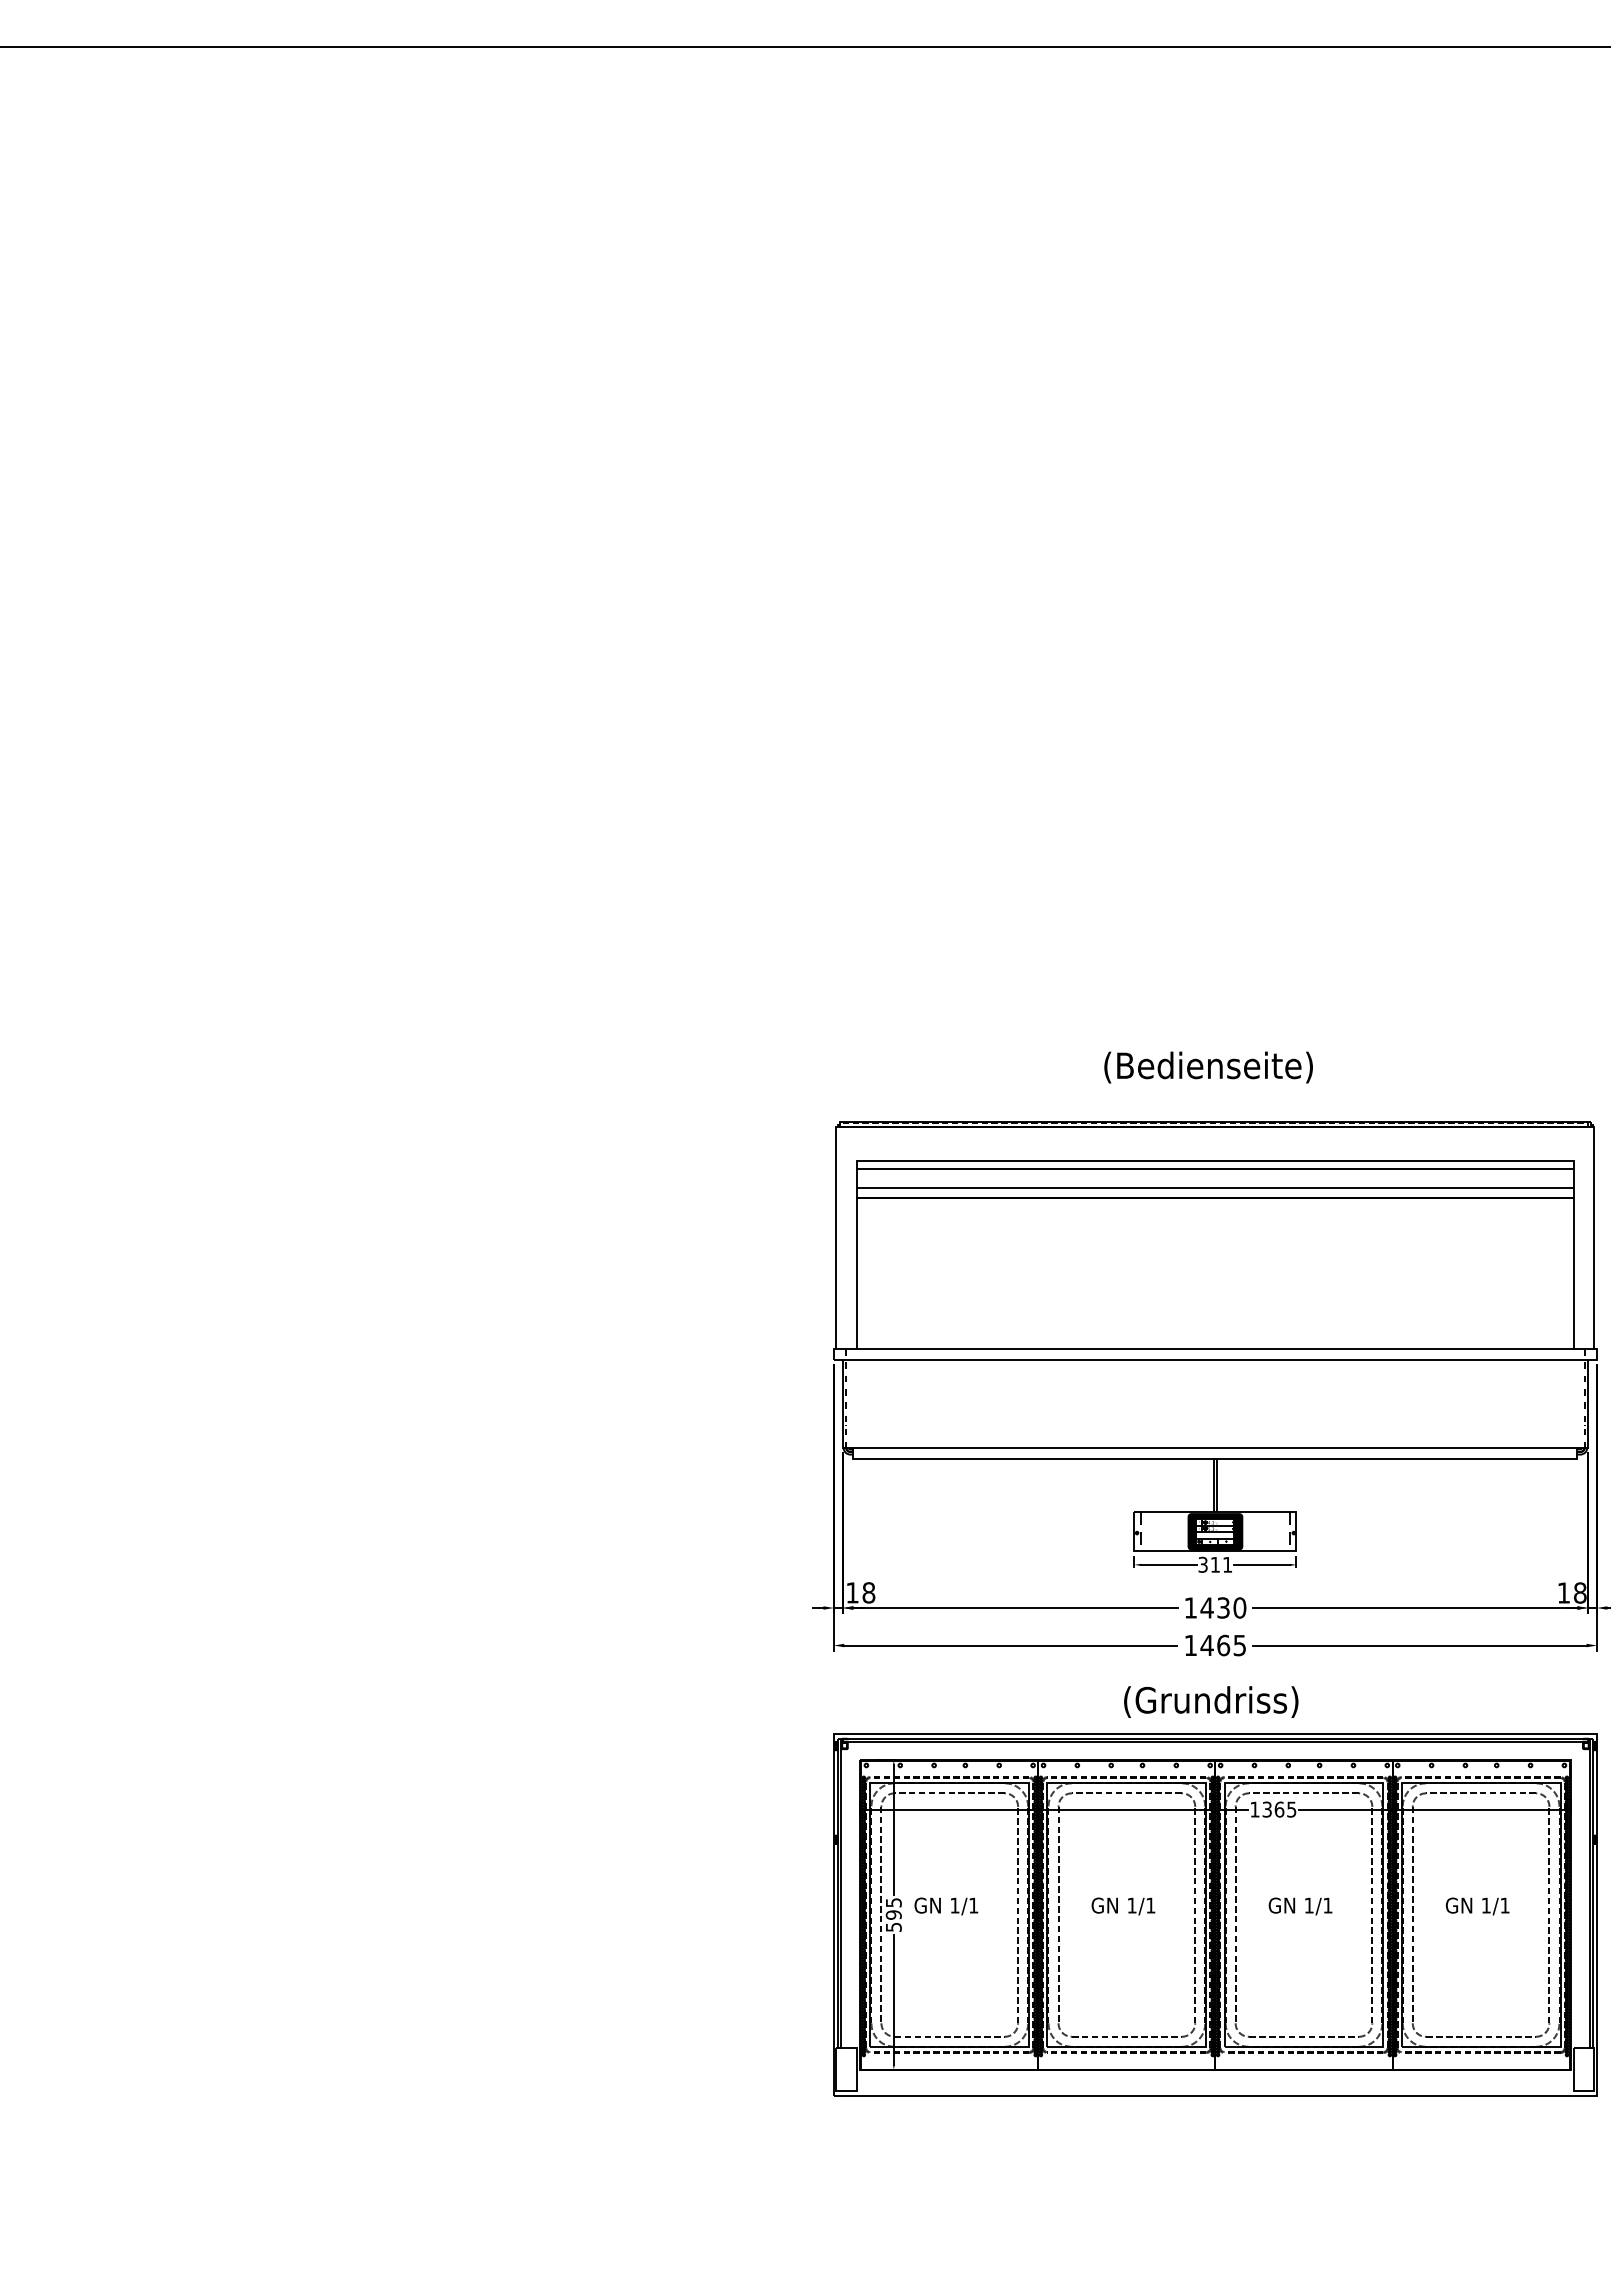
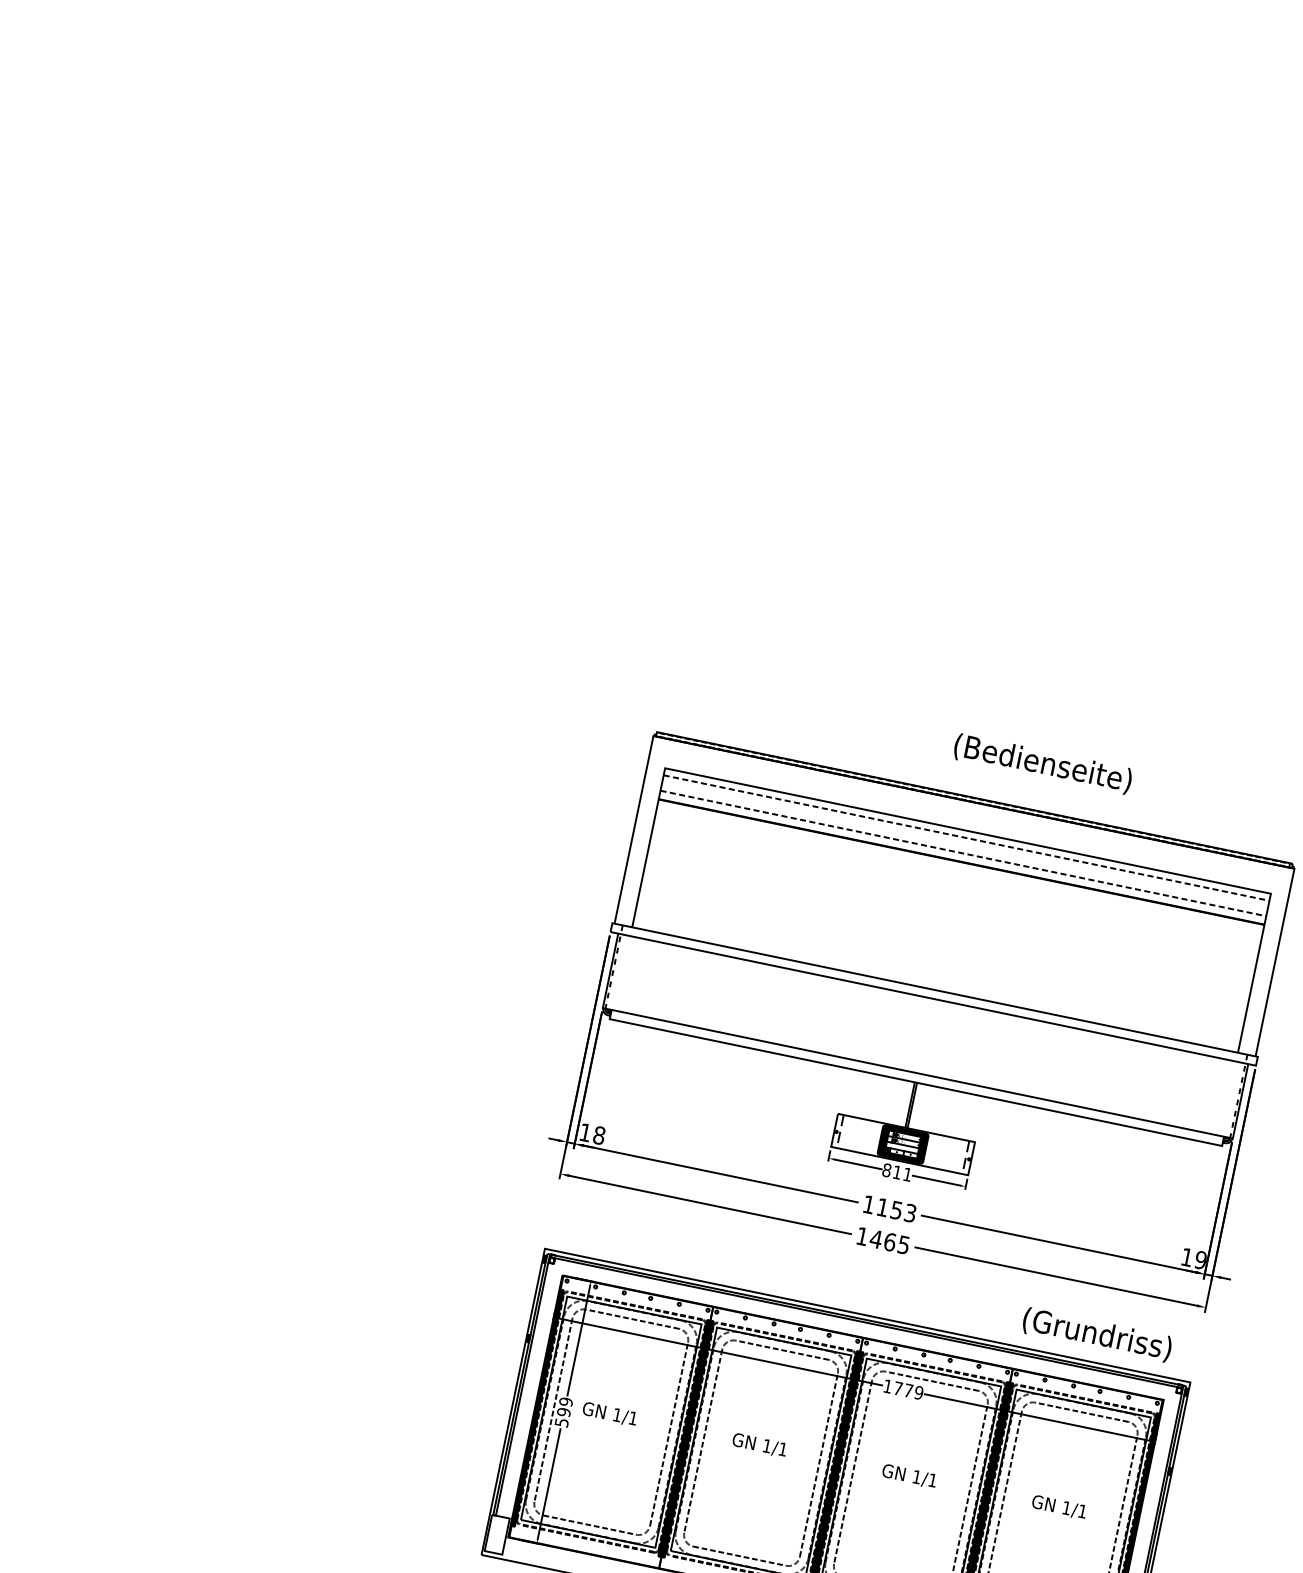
text: (1208, 1067) -> (1042, 763), moved
line: (1215, 1169) -> (966, 838), solid -> dashed
line: (1215, 1187) -> (963, 853), solid -> dashed
text: (1202, 1564) -> (886, 1169), 311 -> 811
text: (1579, 1592) -> (1200, 1259), 18 -> 19
text: (1223, 1607) -> (896, 1209), 1430 -> 1153
text: (1211, 1701) -> (1097, 1334), moved
text: (1279, 1809) -> (908, 1390), 1365 -> 1779
text: (893, 1902) -> (565, 1401), 595 -> 599

